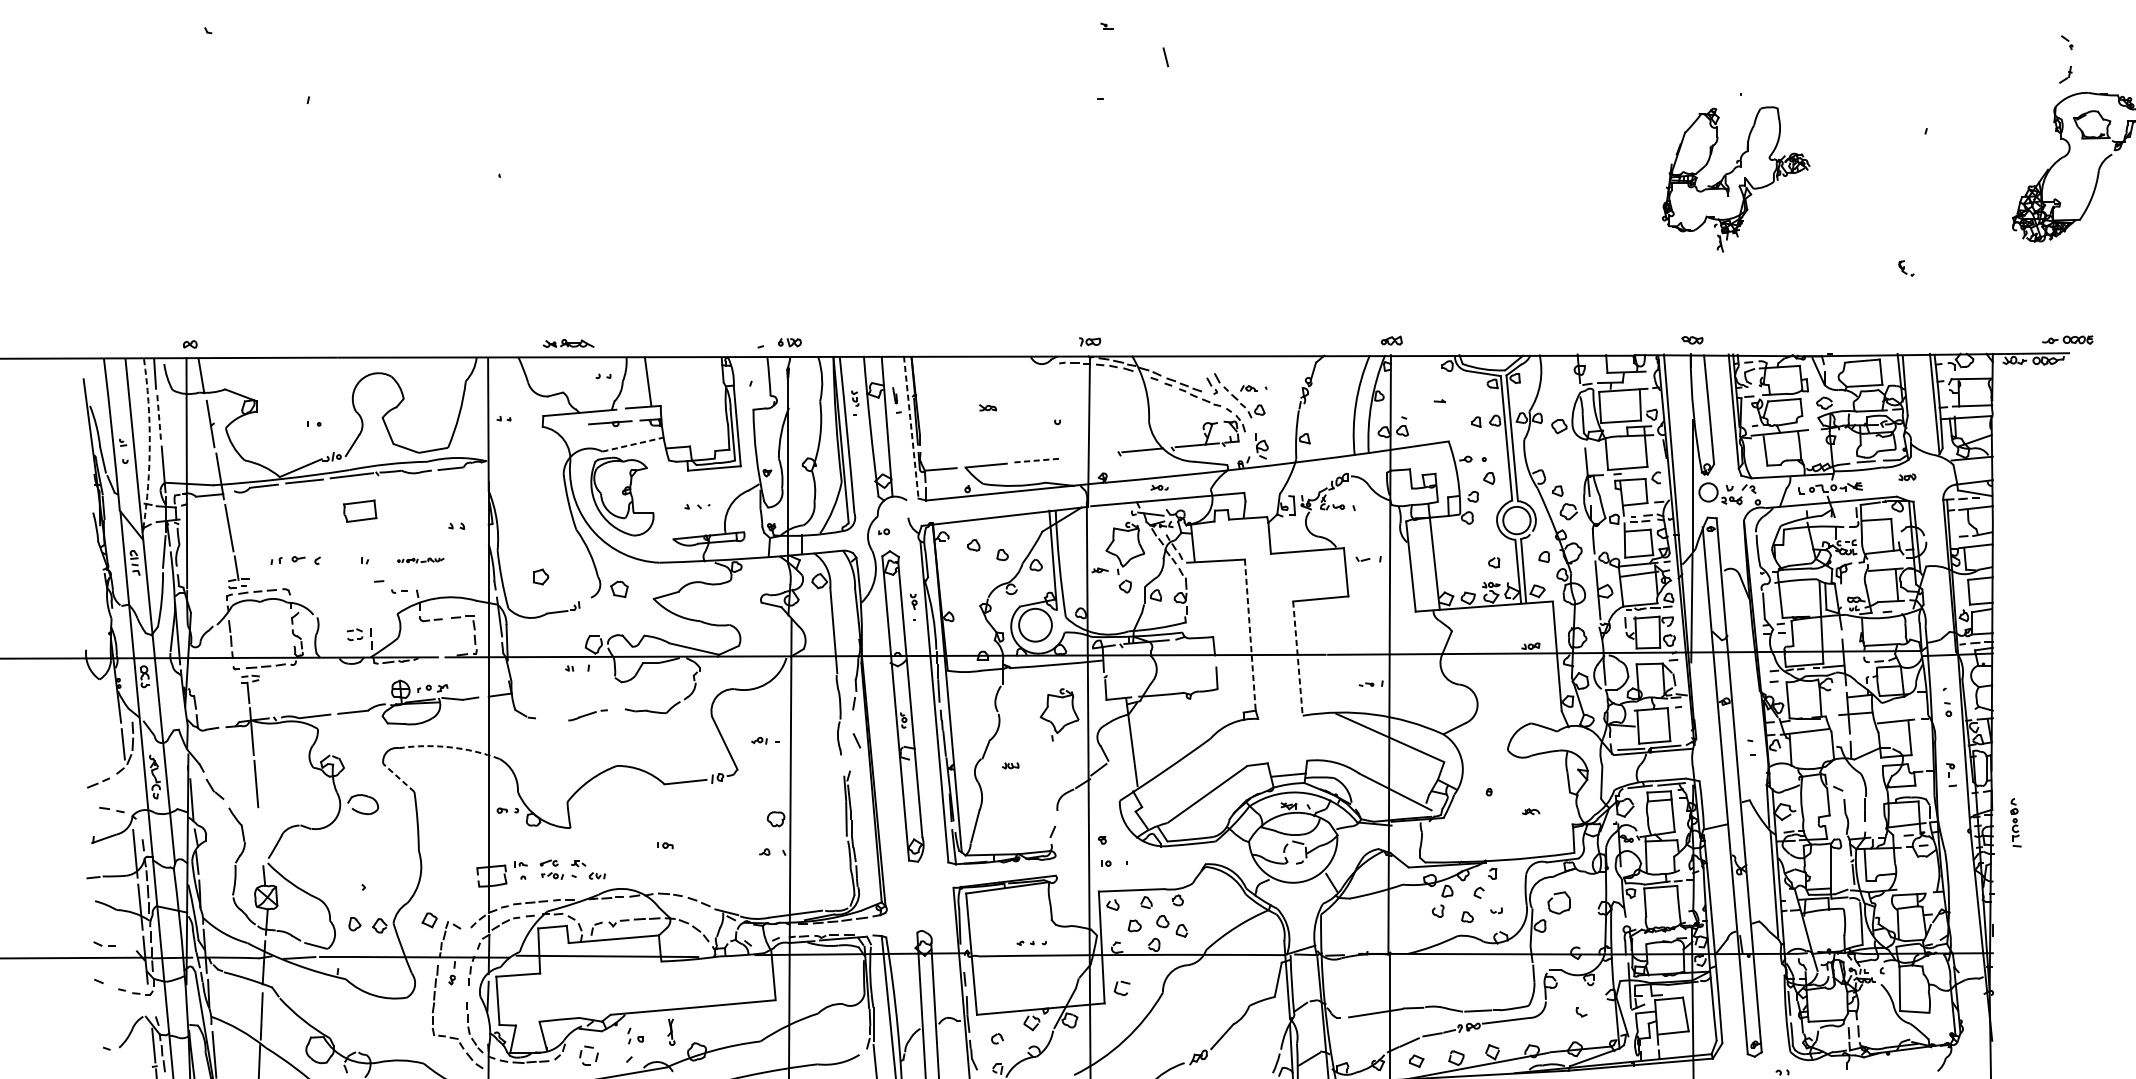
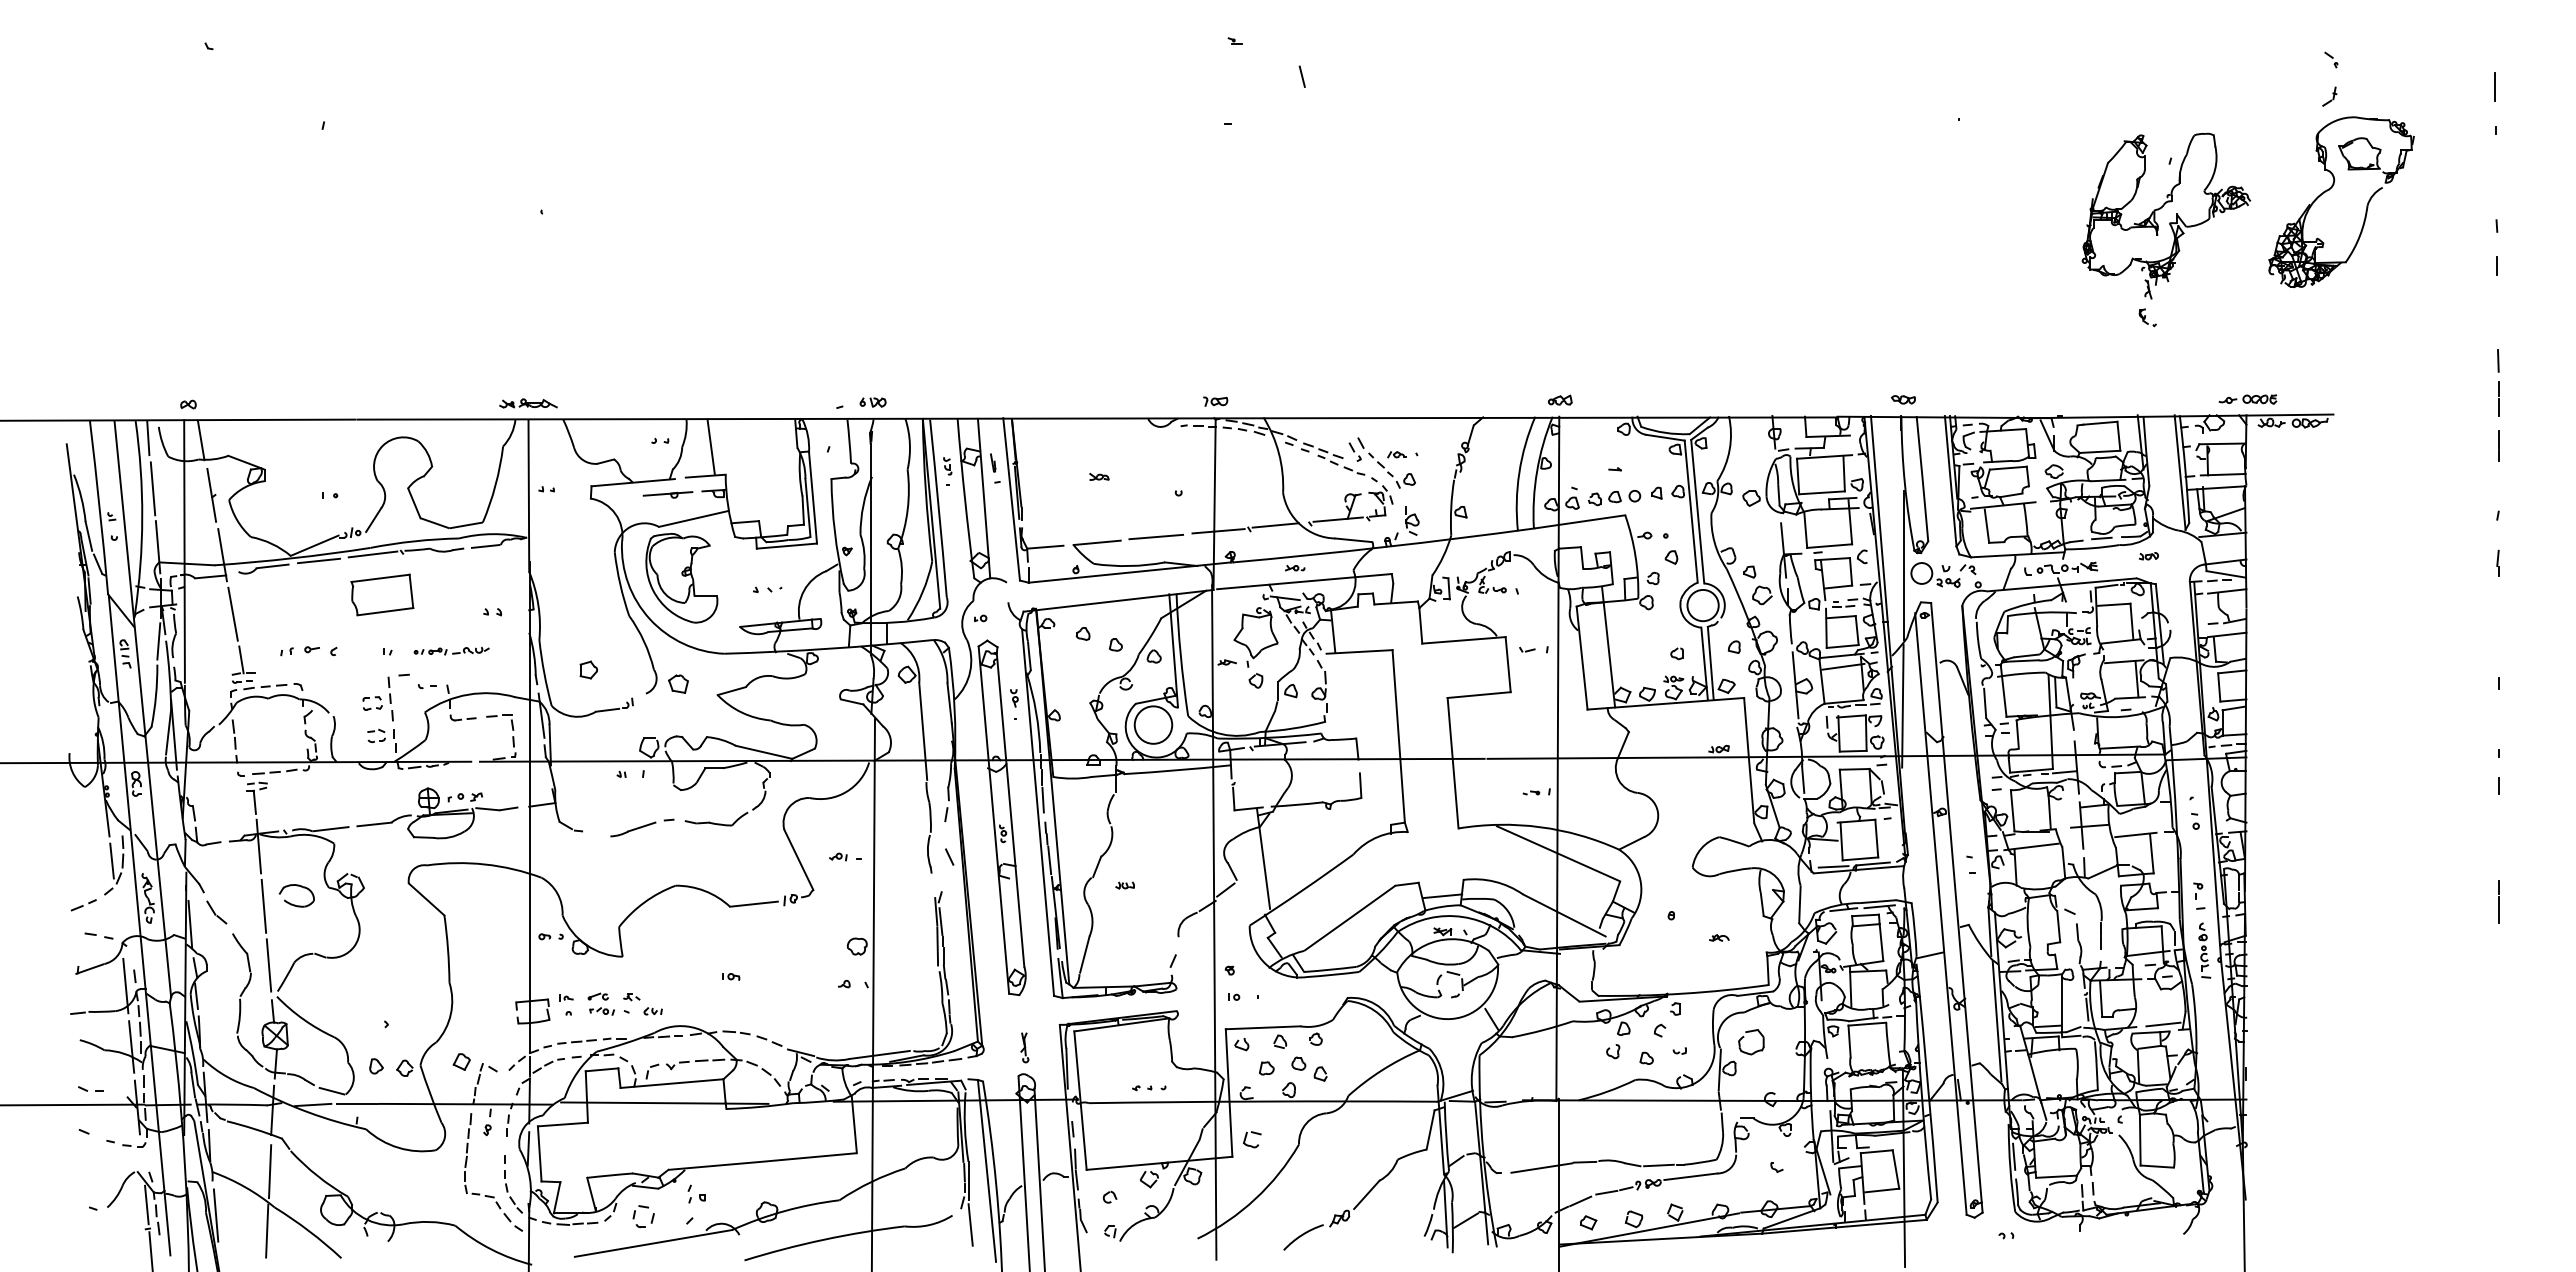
part: (1736, 178) -> (2166, 215), moved
part: (2067, 340) -> (2247, 399), moved
part: (568, 343) -> (528, 403), moved
line: (159, 418) -> (153, 488), dashed -> solid
part: (1439, 426) -> (1614, 498), added
line: (911, 427) -> (1011, 499), dashed -> solid
arc: (149, 443) -> (142, 517), dashed -> solid
line: (632, 444) -> (693, 518), dashed -> solid
line: (1092, 455) -> (1218, 531), added
line: (1038, 460) -> (1156, 537), dashed -> solid
part: (360, 510) -> (382, 594), size x1.67
part: (420, 559) -> (451, 650), size x1.43
part: (355, 601) -> (377, 698), added
line: (1250, 635) -> (1398, 736), dashed -> solid
line: (1298, 658) -> (1453, 763), dashed -> solid
part: (587, 714) -> (642, 827), size x1.43
part: (1059, 714) -> (1180, 827), removed
arc: (450, 747) -> (485, 864), dashed -> solid
line: (398, 777) -> (426, 899), dashed -> solid
part: (359, 811) -> (292, 903), moved
part: (2015, 822) -> (2204, 950), moved
line: (260, 835) -> (268, 965), added
line: (1920, 887) -> (2163, 1024), added
part: (671, 1032) -> (1024, 1047), moved

